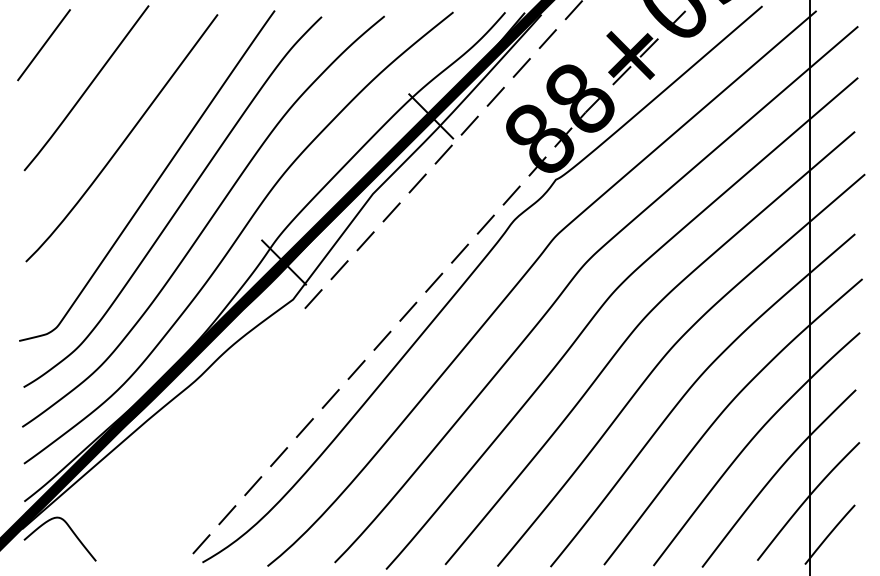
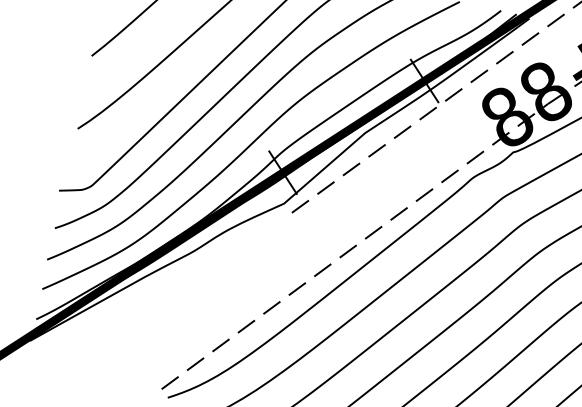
curve: (70, 530) -> (68, 350), removed

